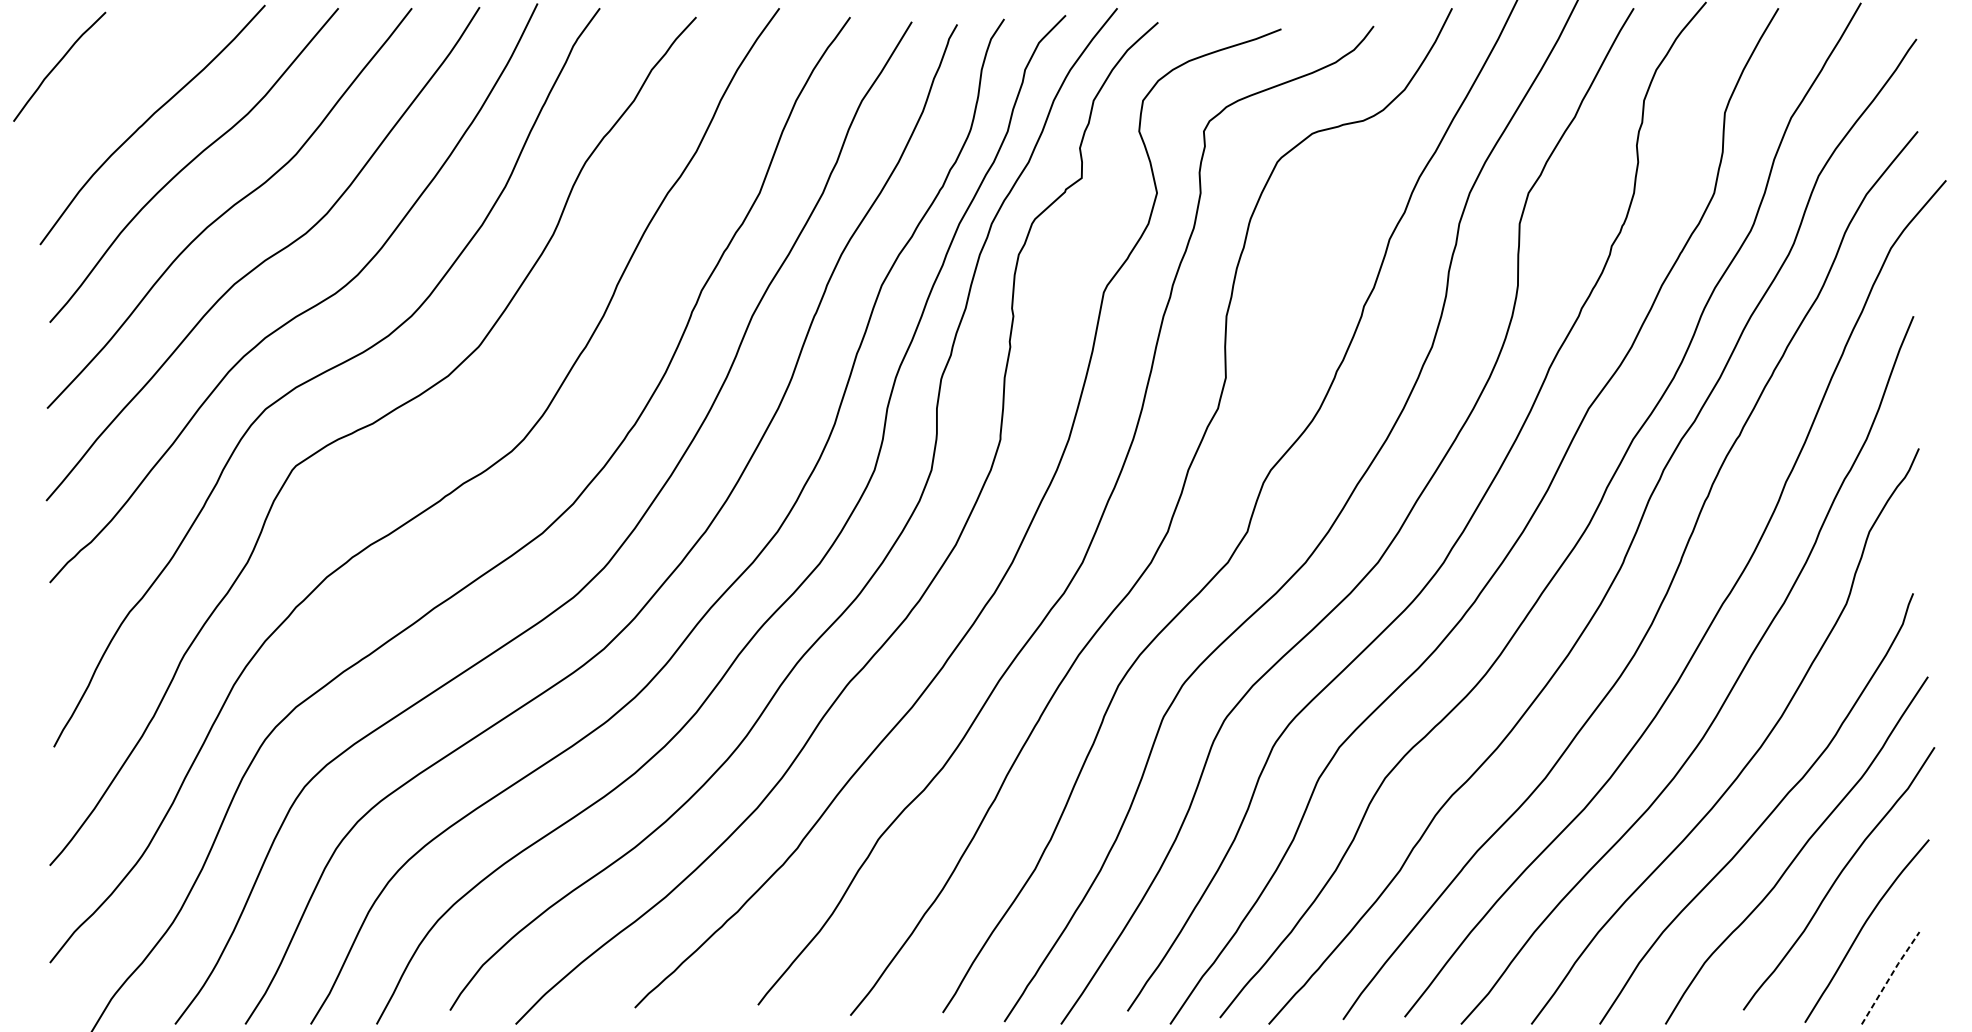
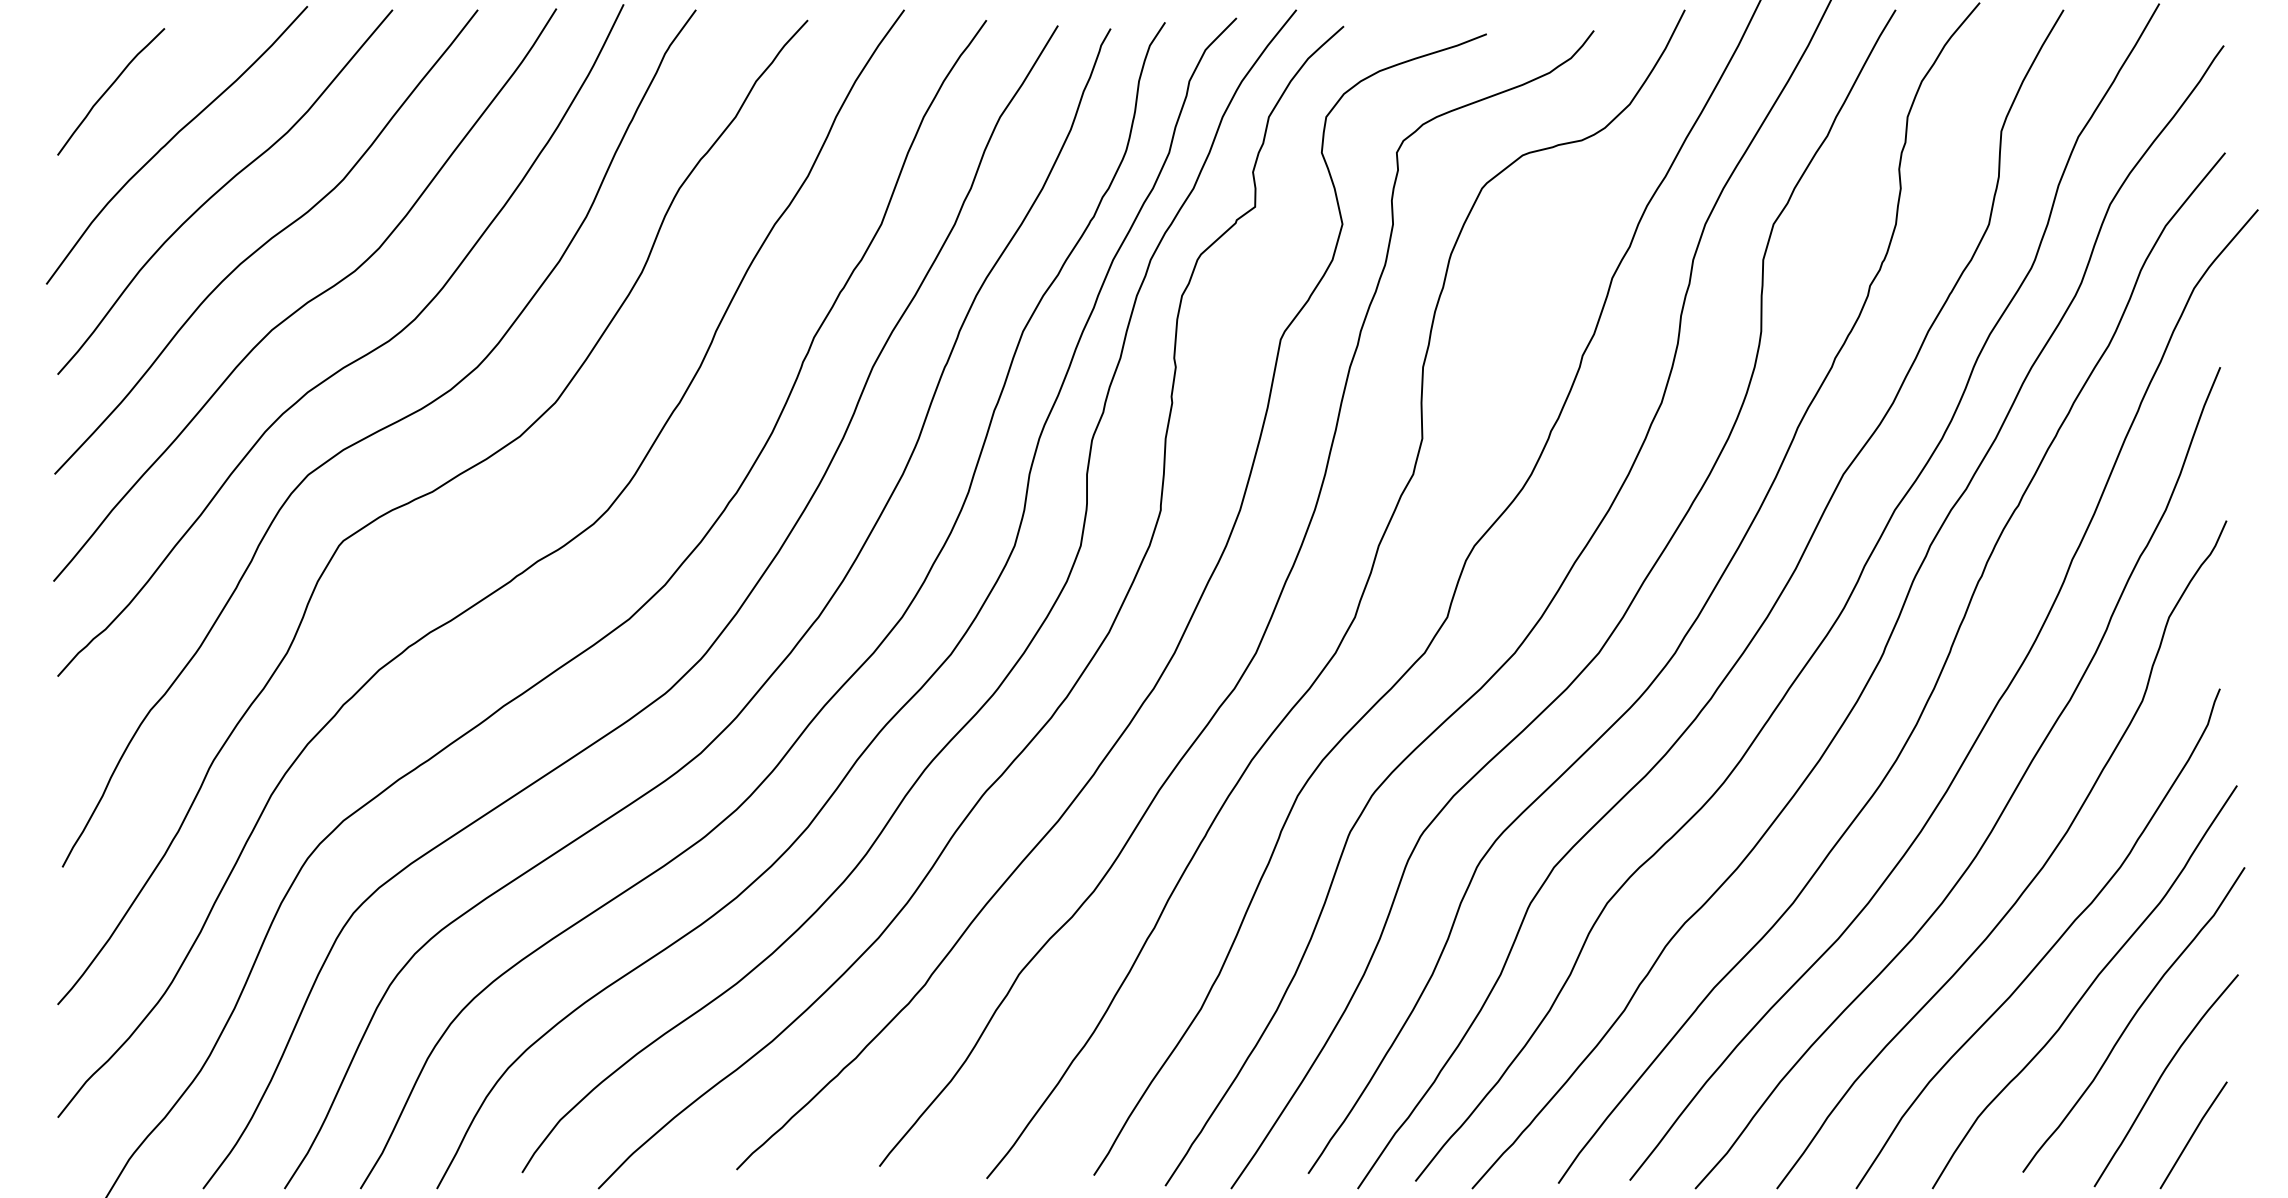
curve: (58, 64) -> (109, 89), moved
line: (1890, 976) -> (2193, 1133), dashed -> solid

